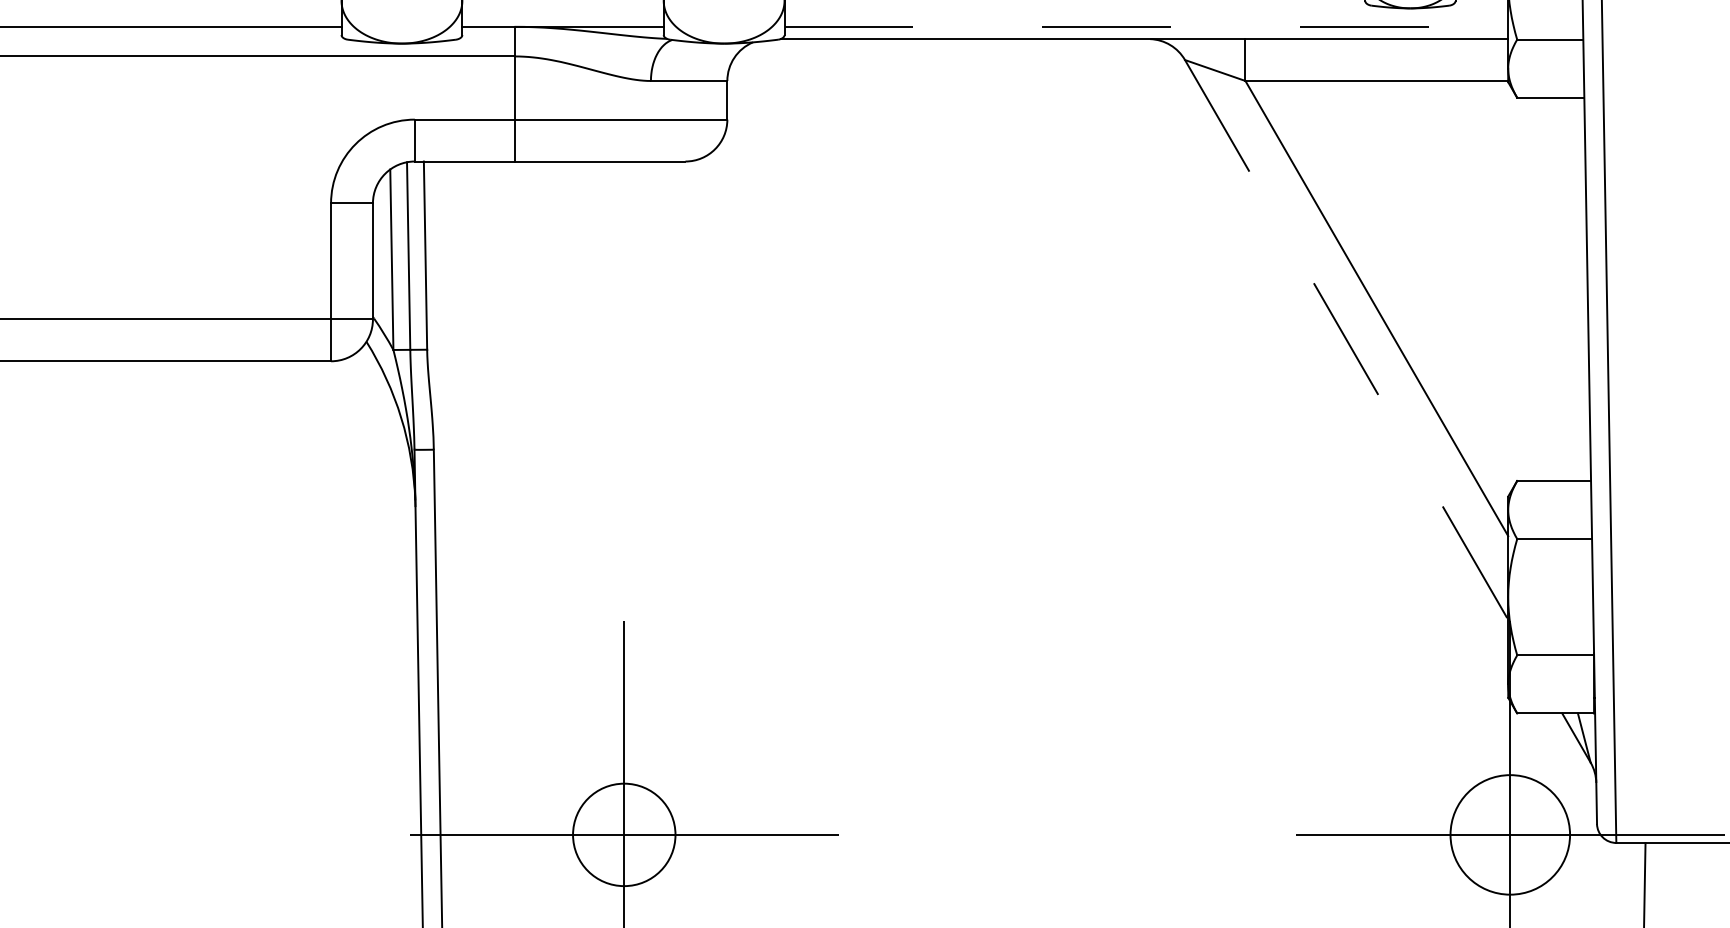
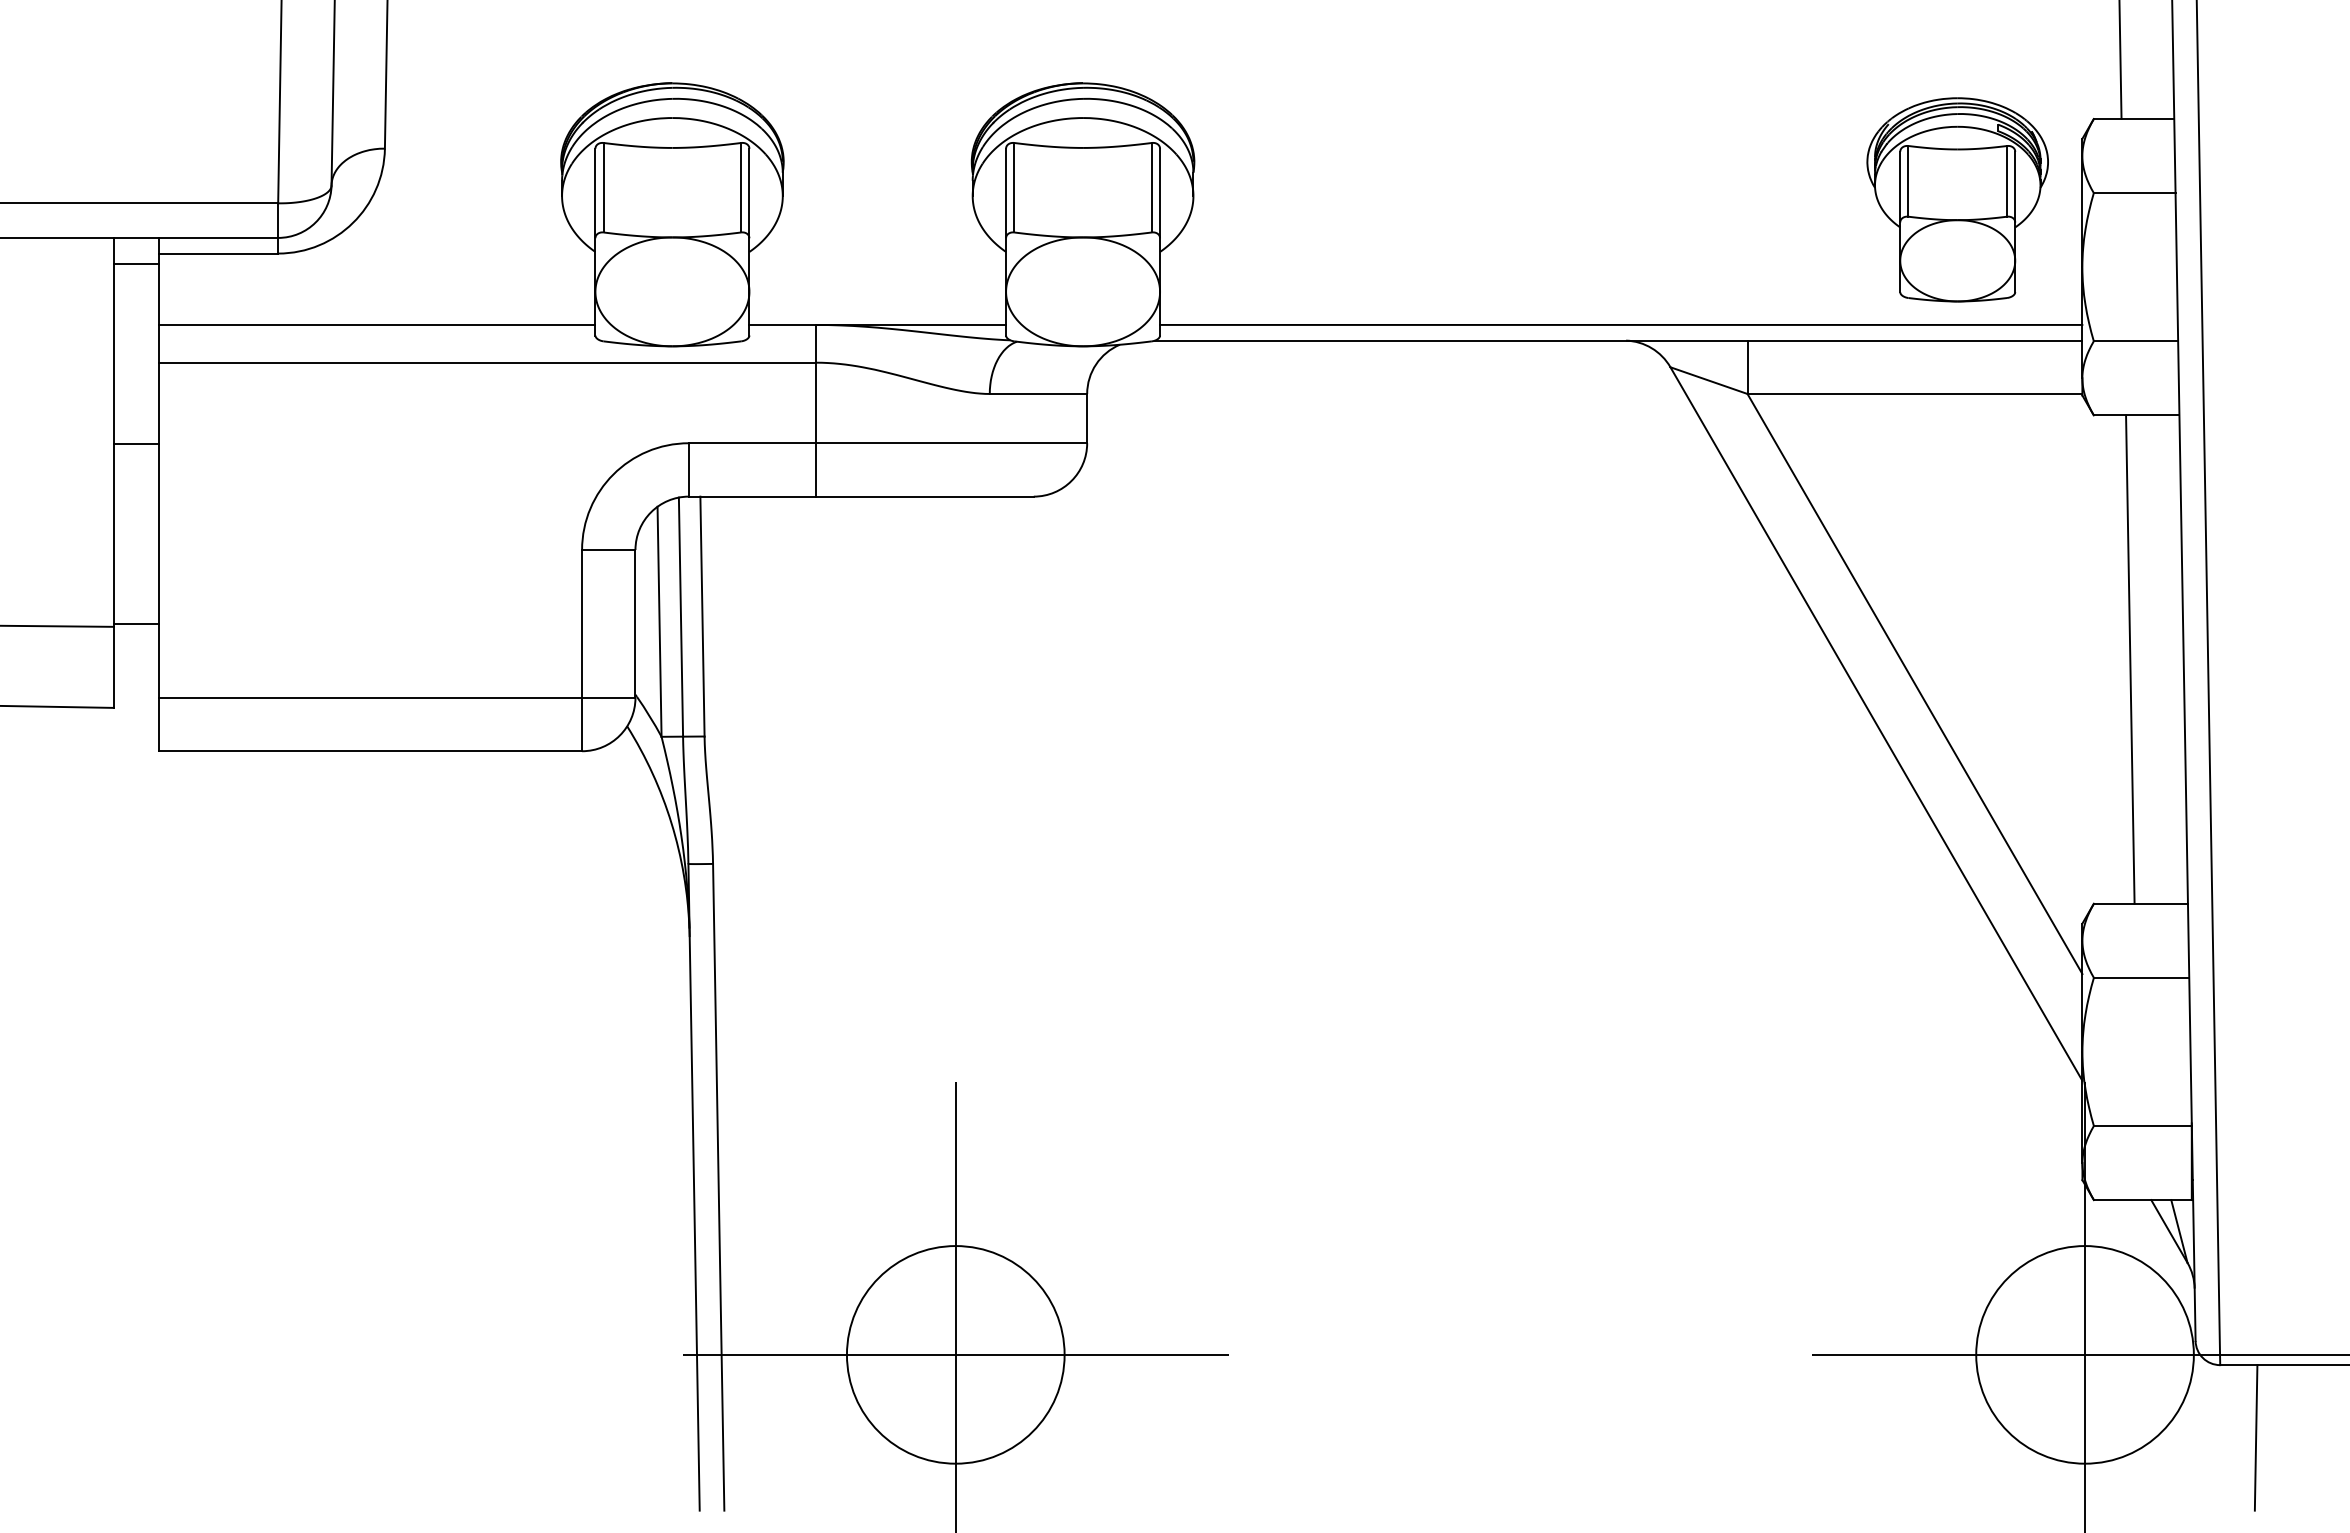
line: (1146, 26) -> (1621, 324), dashed -> solid
line: (1545, 289) -> (2130, 659), added
line: (1346, 340) -> (1876, 724), dashed -> solid
circle: (624, 834) -> (955, 1354), size x1.67
circle: (1509, 834) -> (2084, 1354), size x1.43

